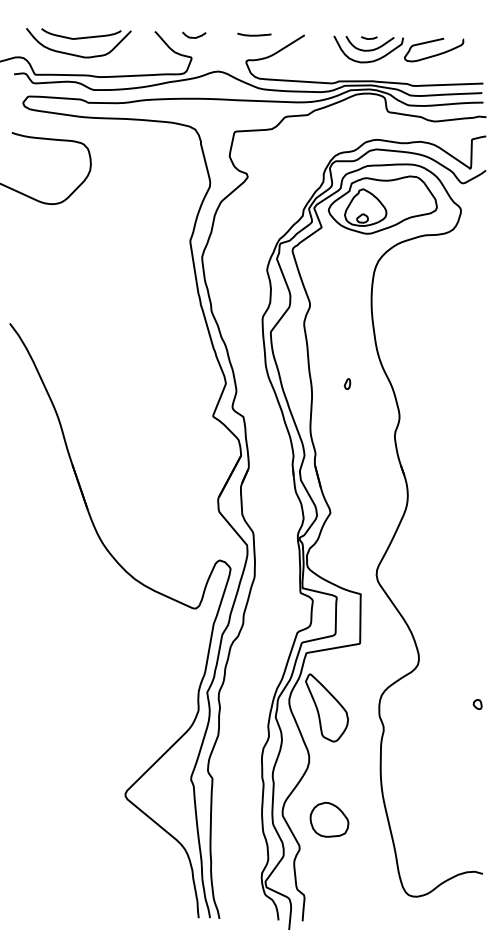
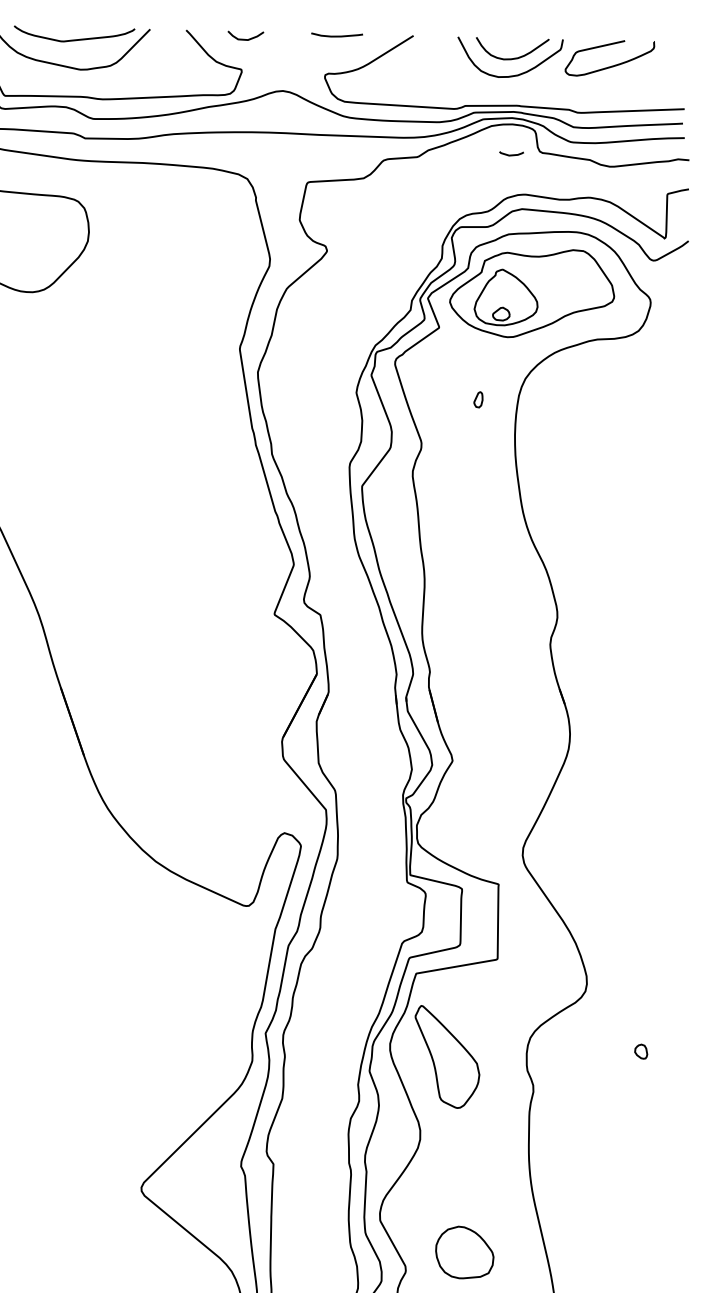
line: (369, 38) -> (511, 154), moved
part: (347, 383) -> (478, 399), moved
part: (477, 704) -> (640, 1051), moved
part: (329, 819) -> (464, 1252), moved

